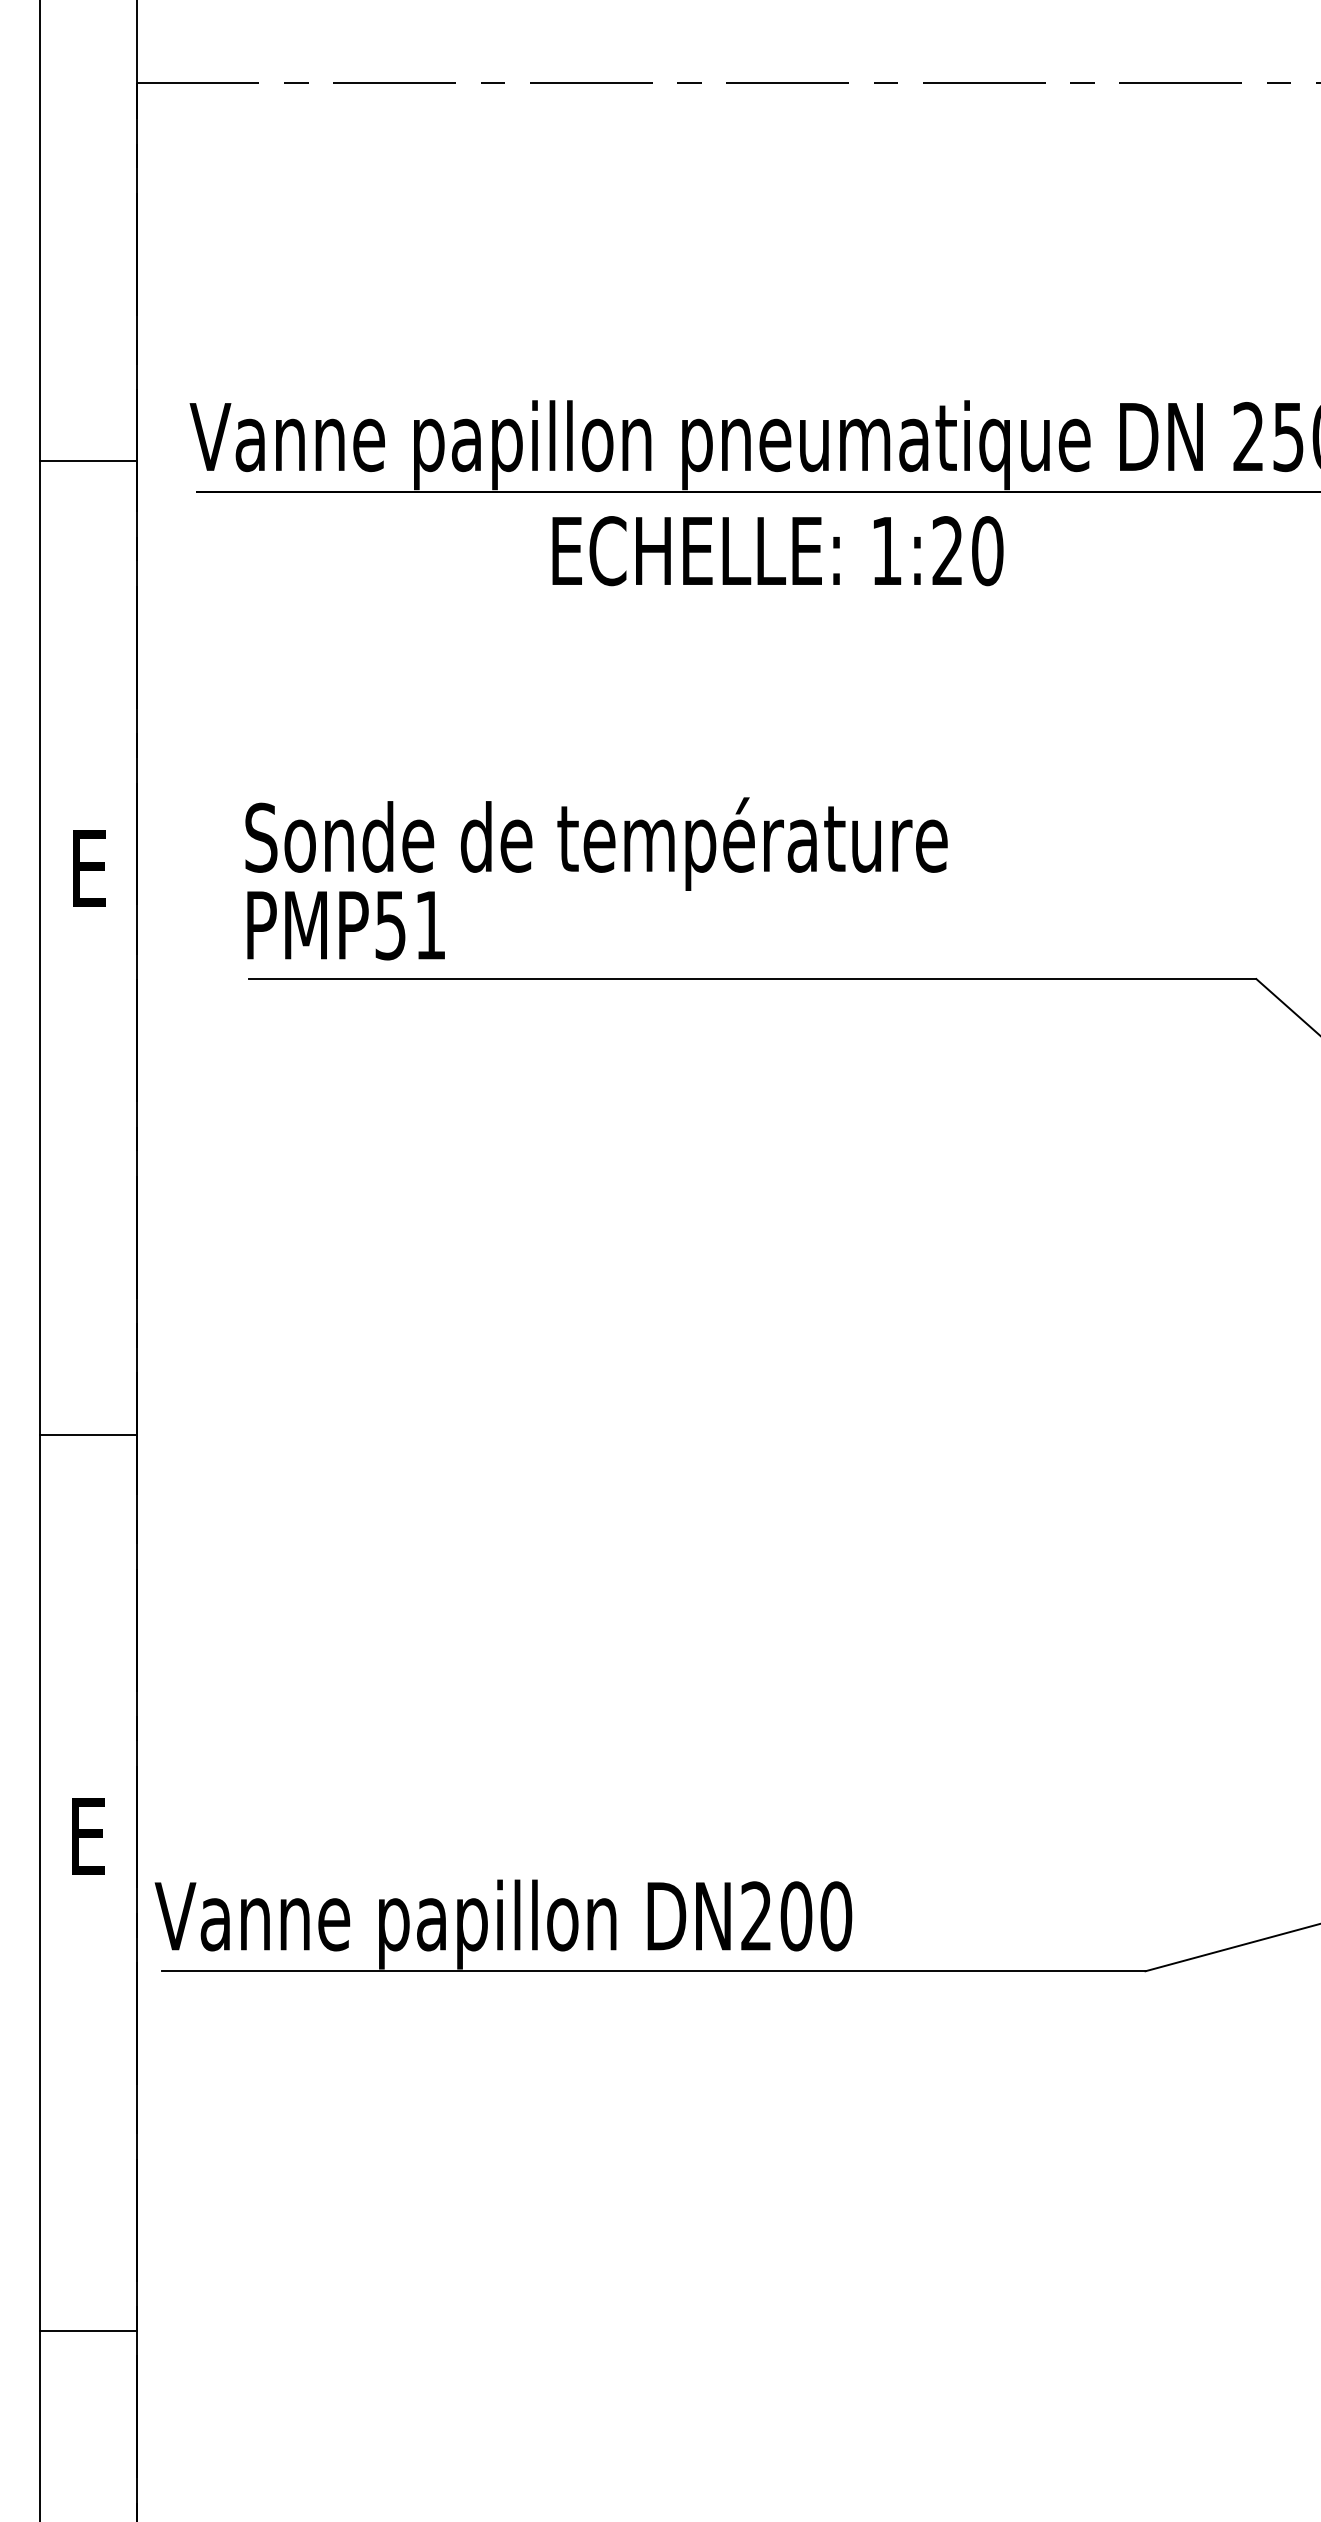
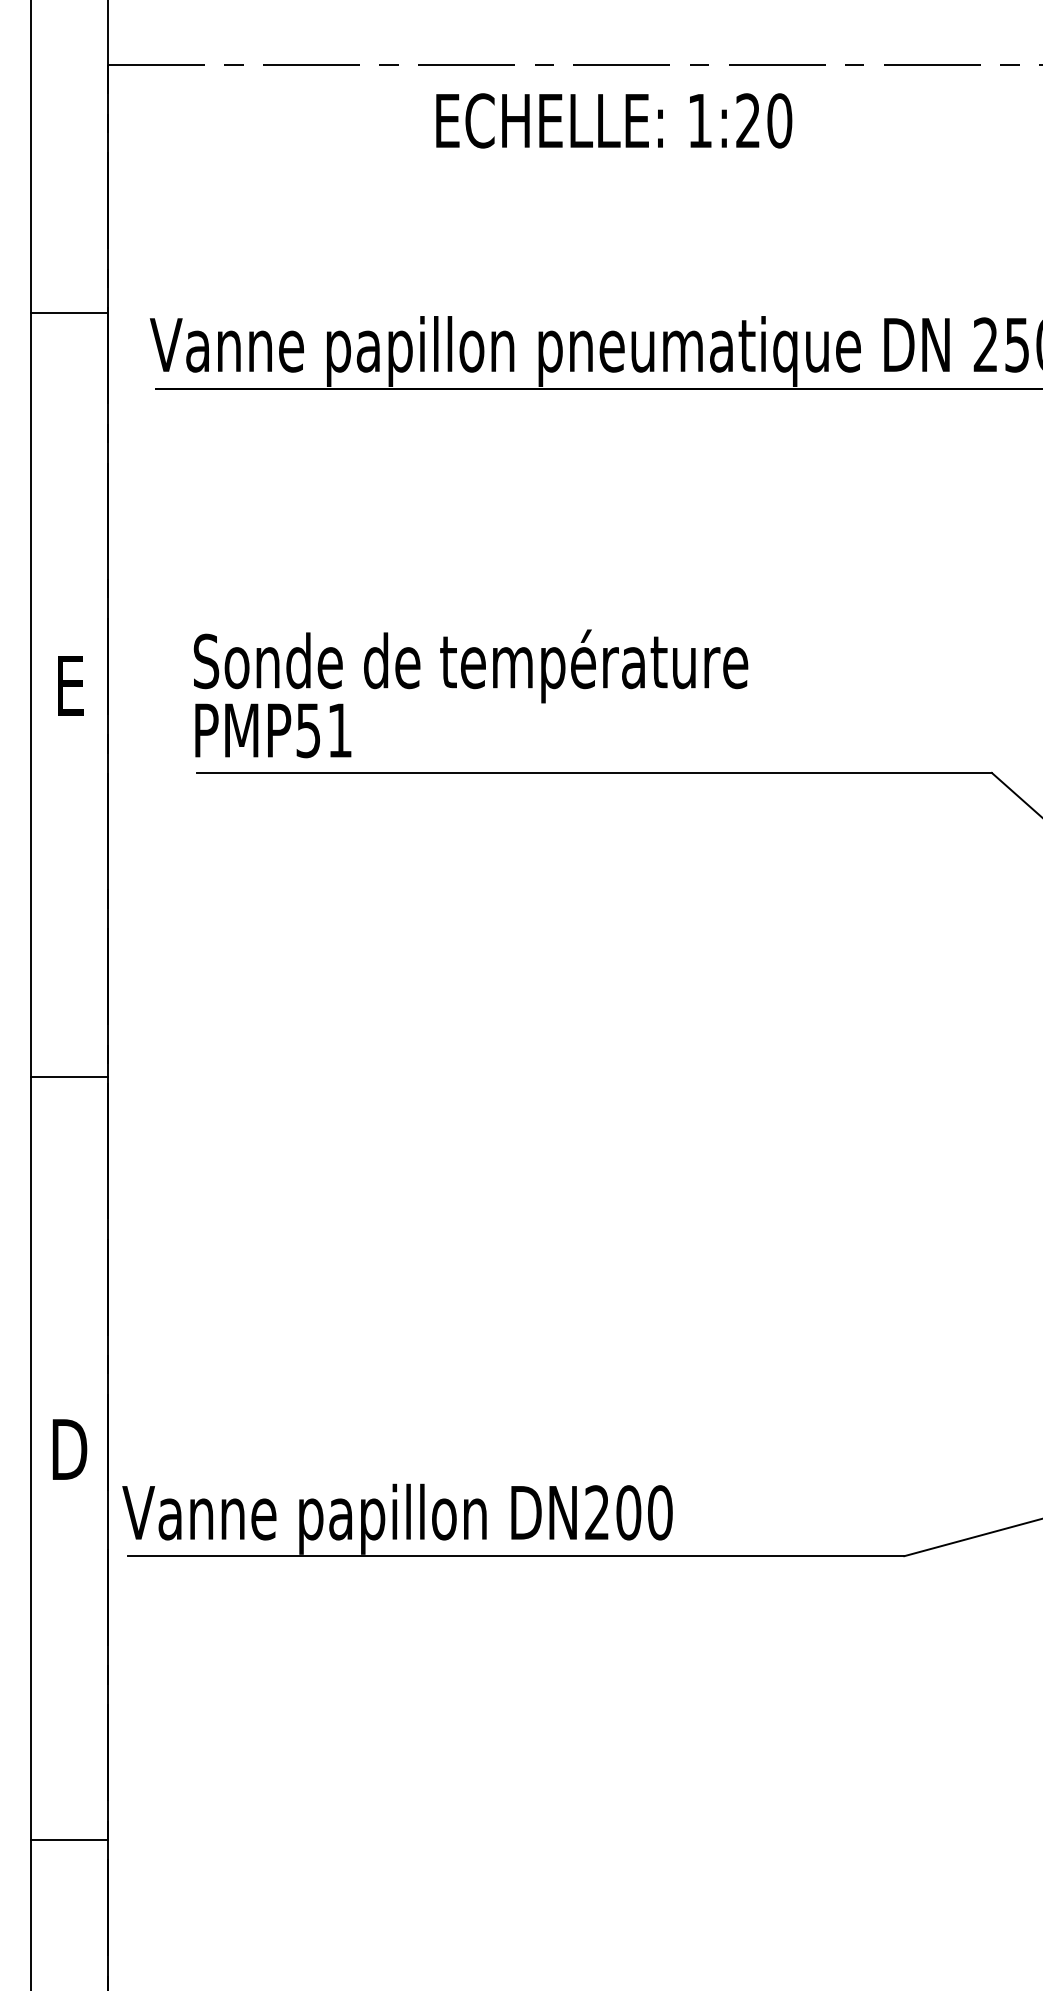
line: (87, 461) -> (69, 313), moved
text: (777, 551) -> (613, 121), moved
line: (87, 1434) -> (69, 1076), moved
text: (88, 1835) -> (69, 1449), E -> D

